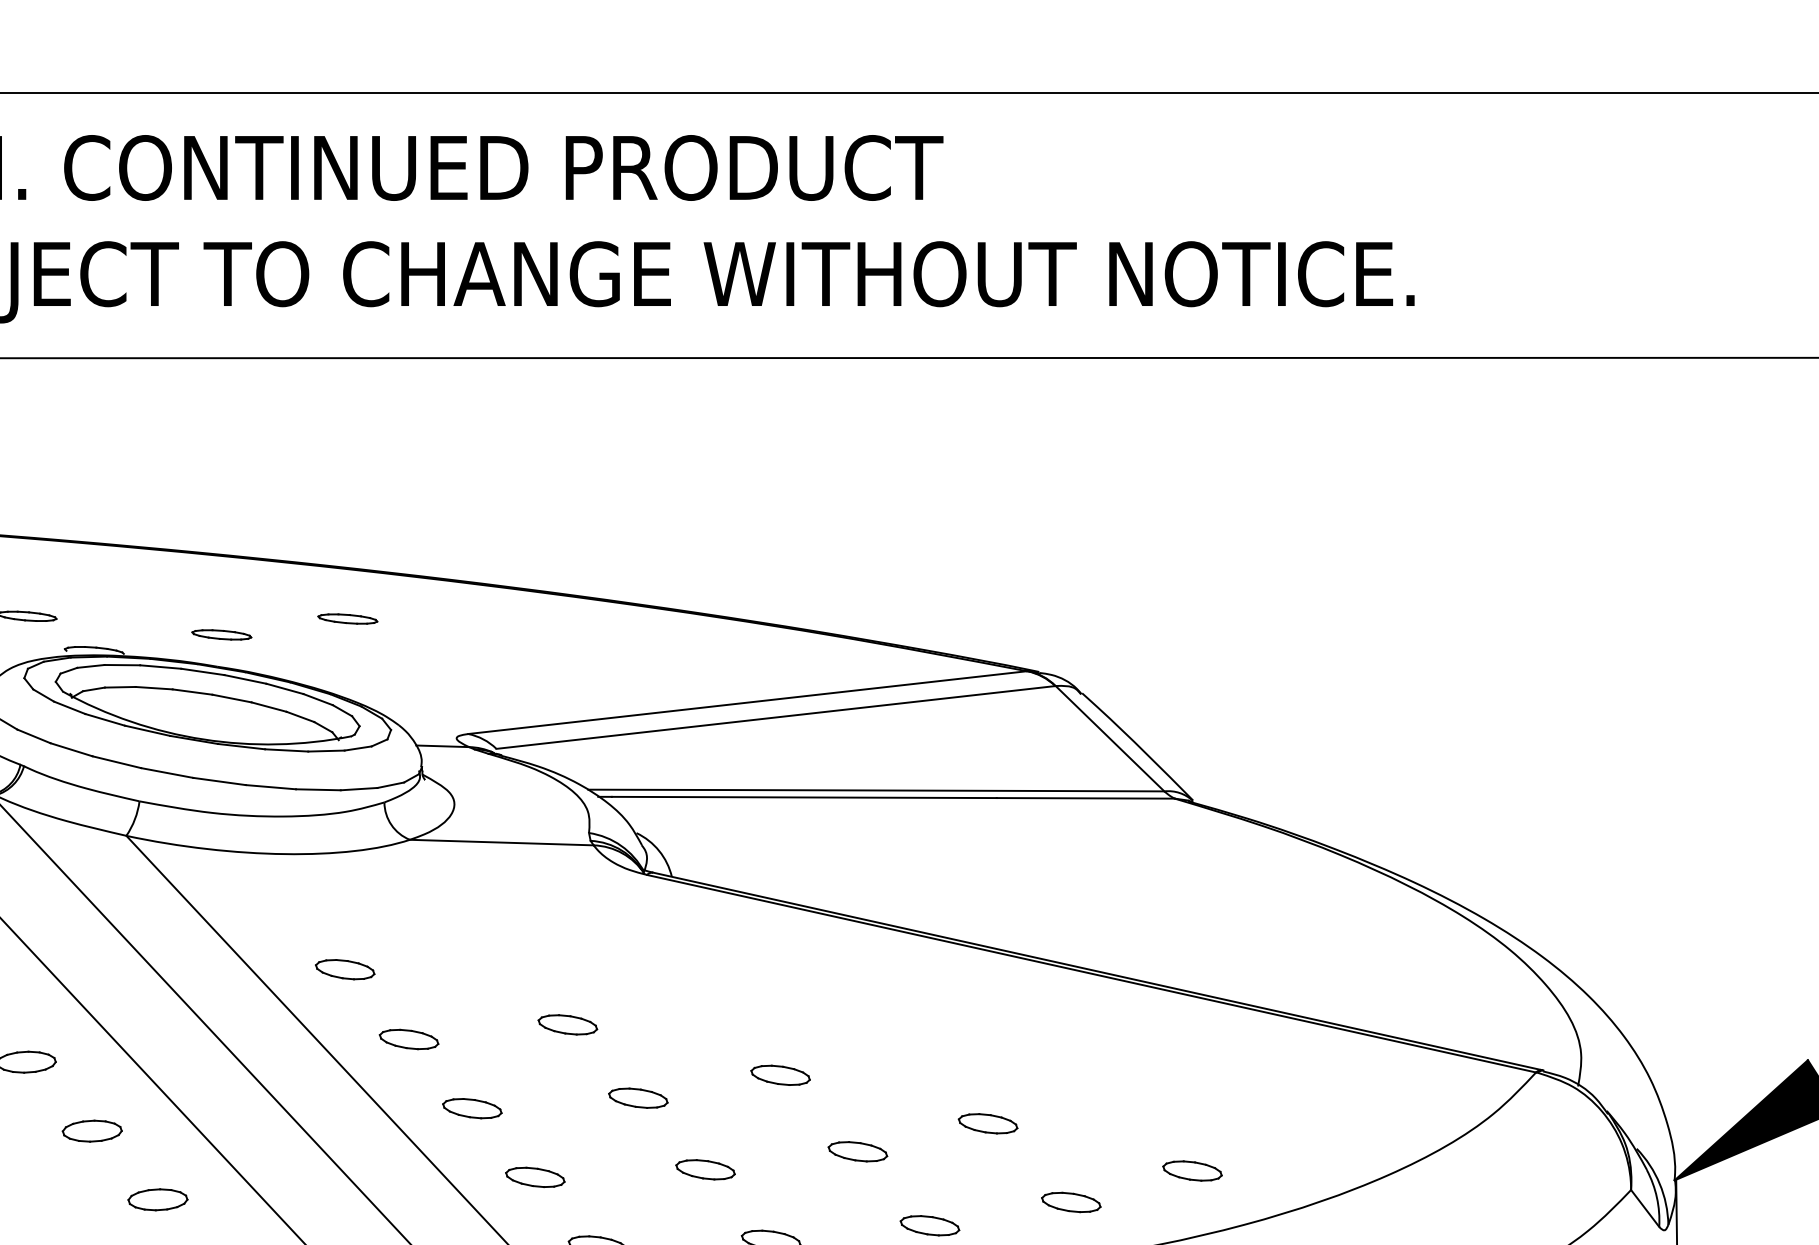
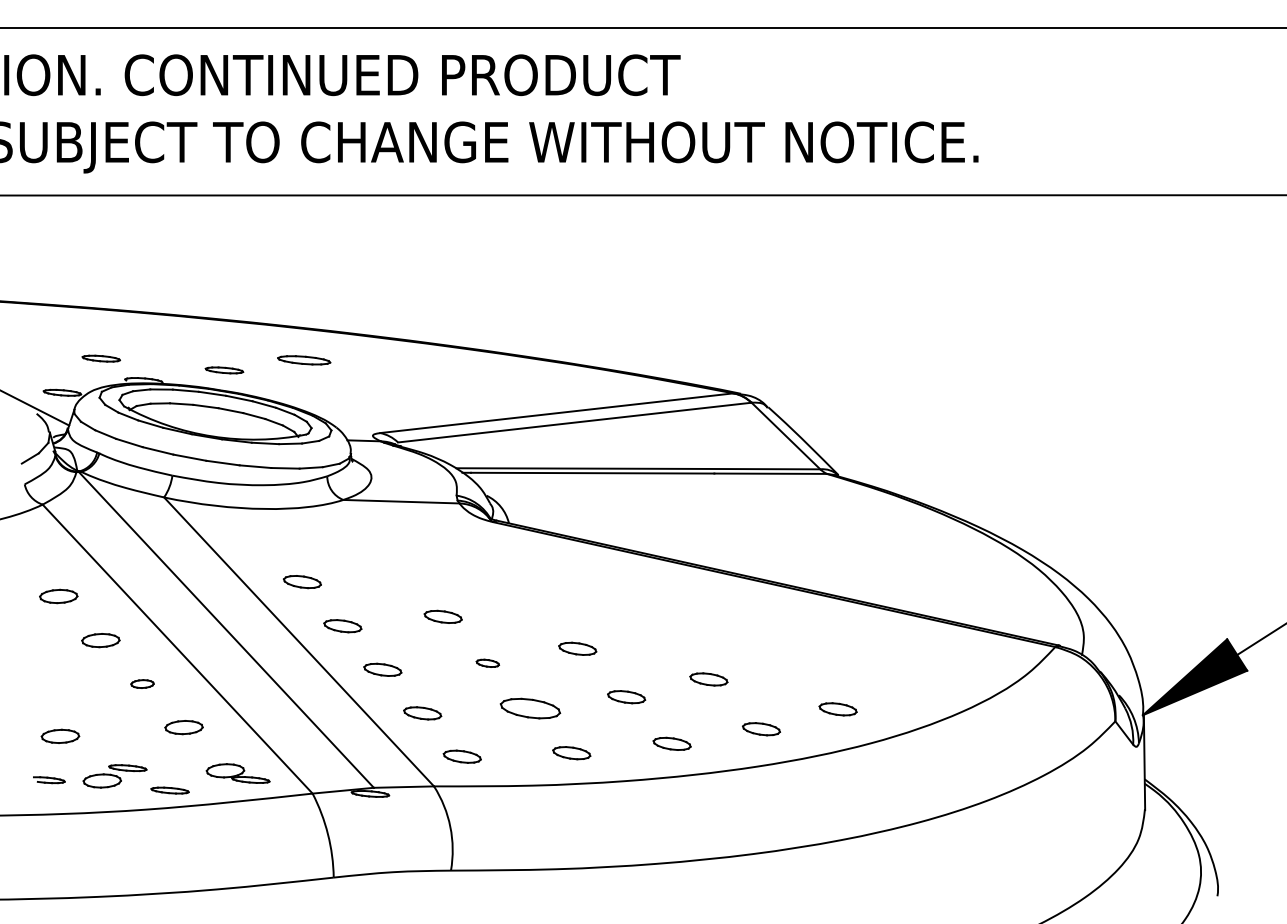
part: (346, 619) -> (303, 360), size x1.4
part: (637, 1098) -> (487, 663), size x0.6
part: (92, 1130) -> (142, 683), size x0.6
part: (704, 1169) -> (529, 708), size x1.6

